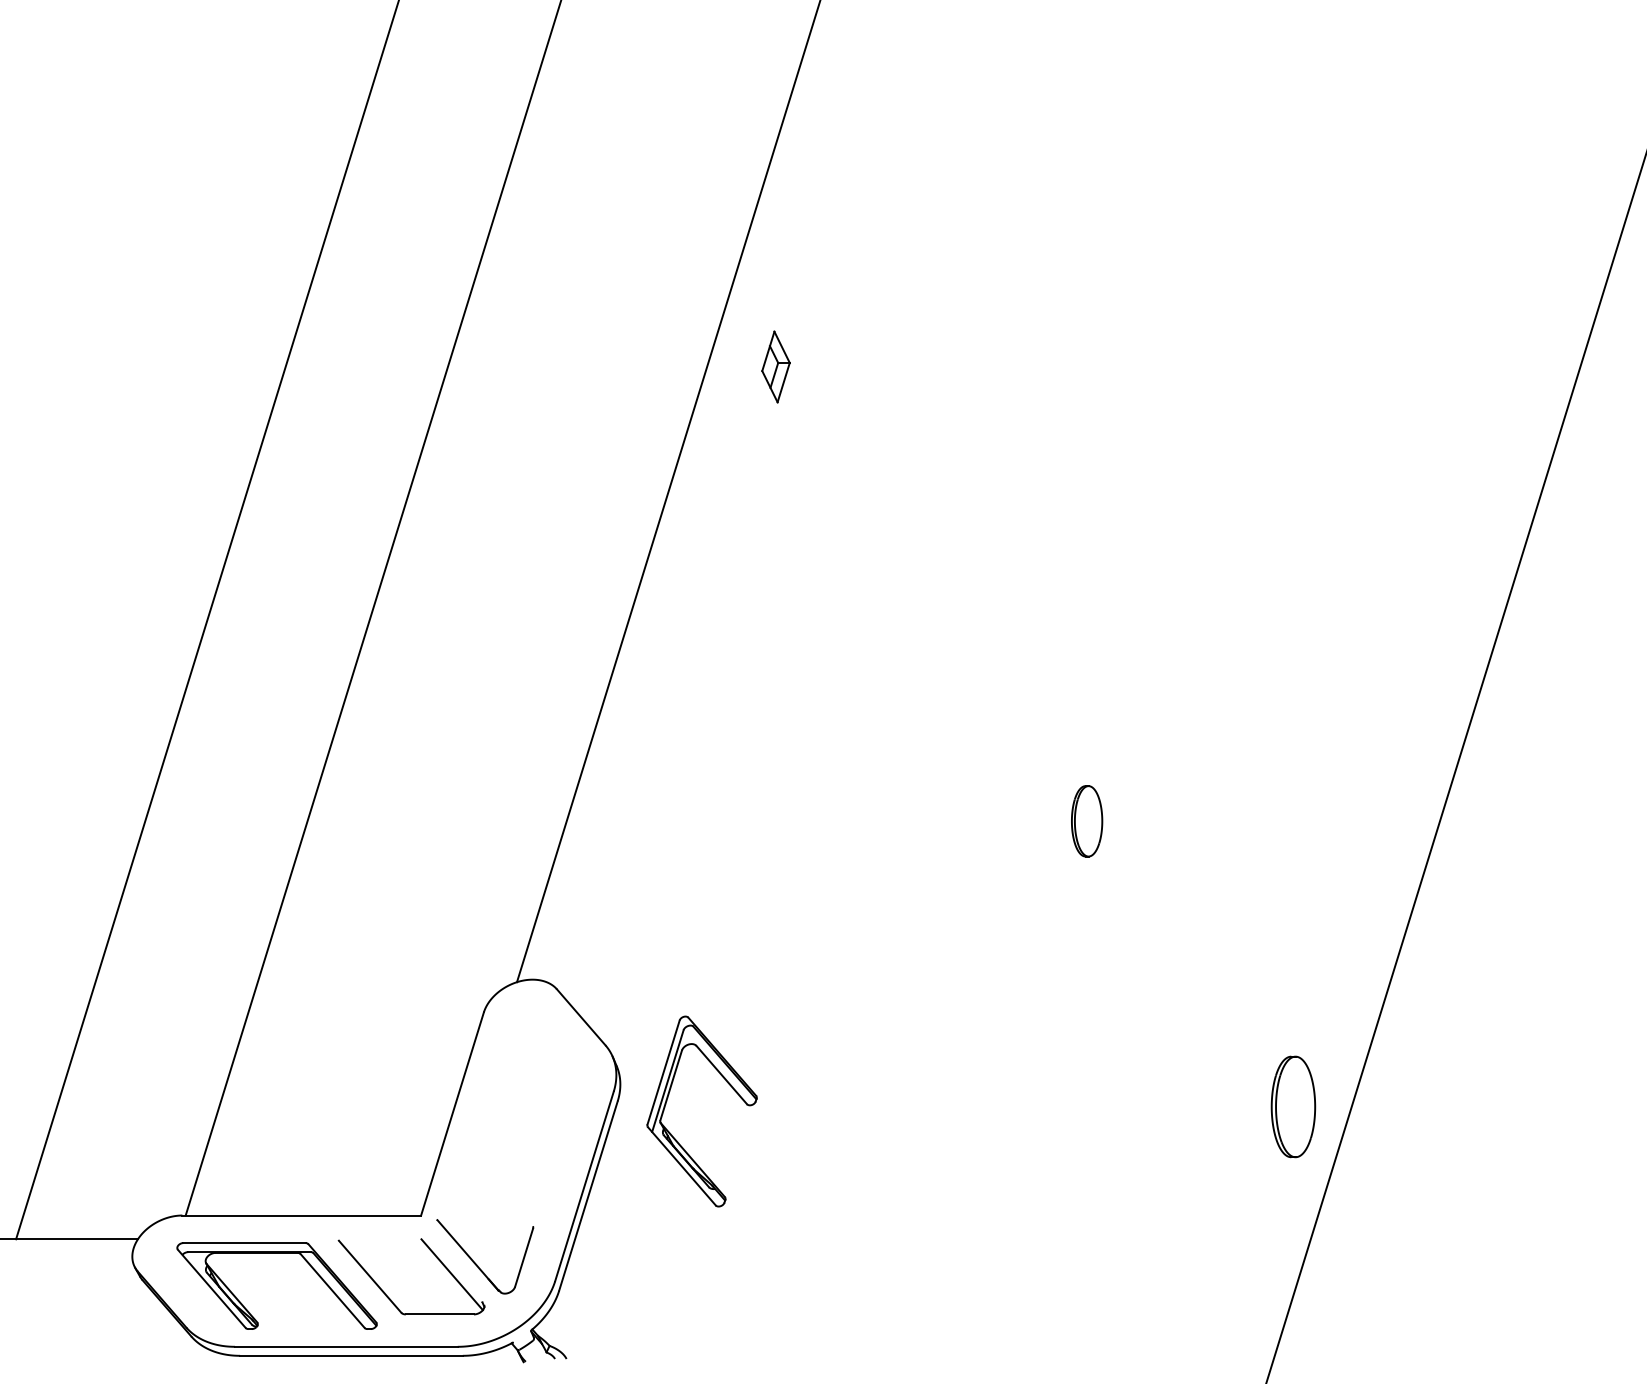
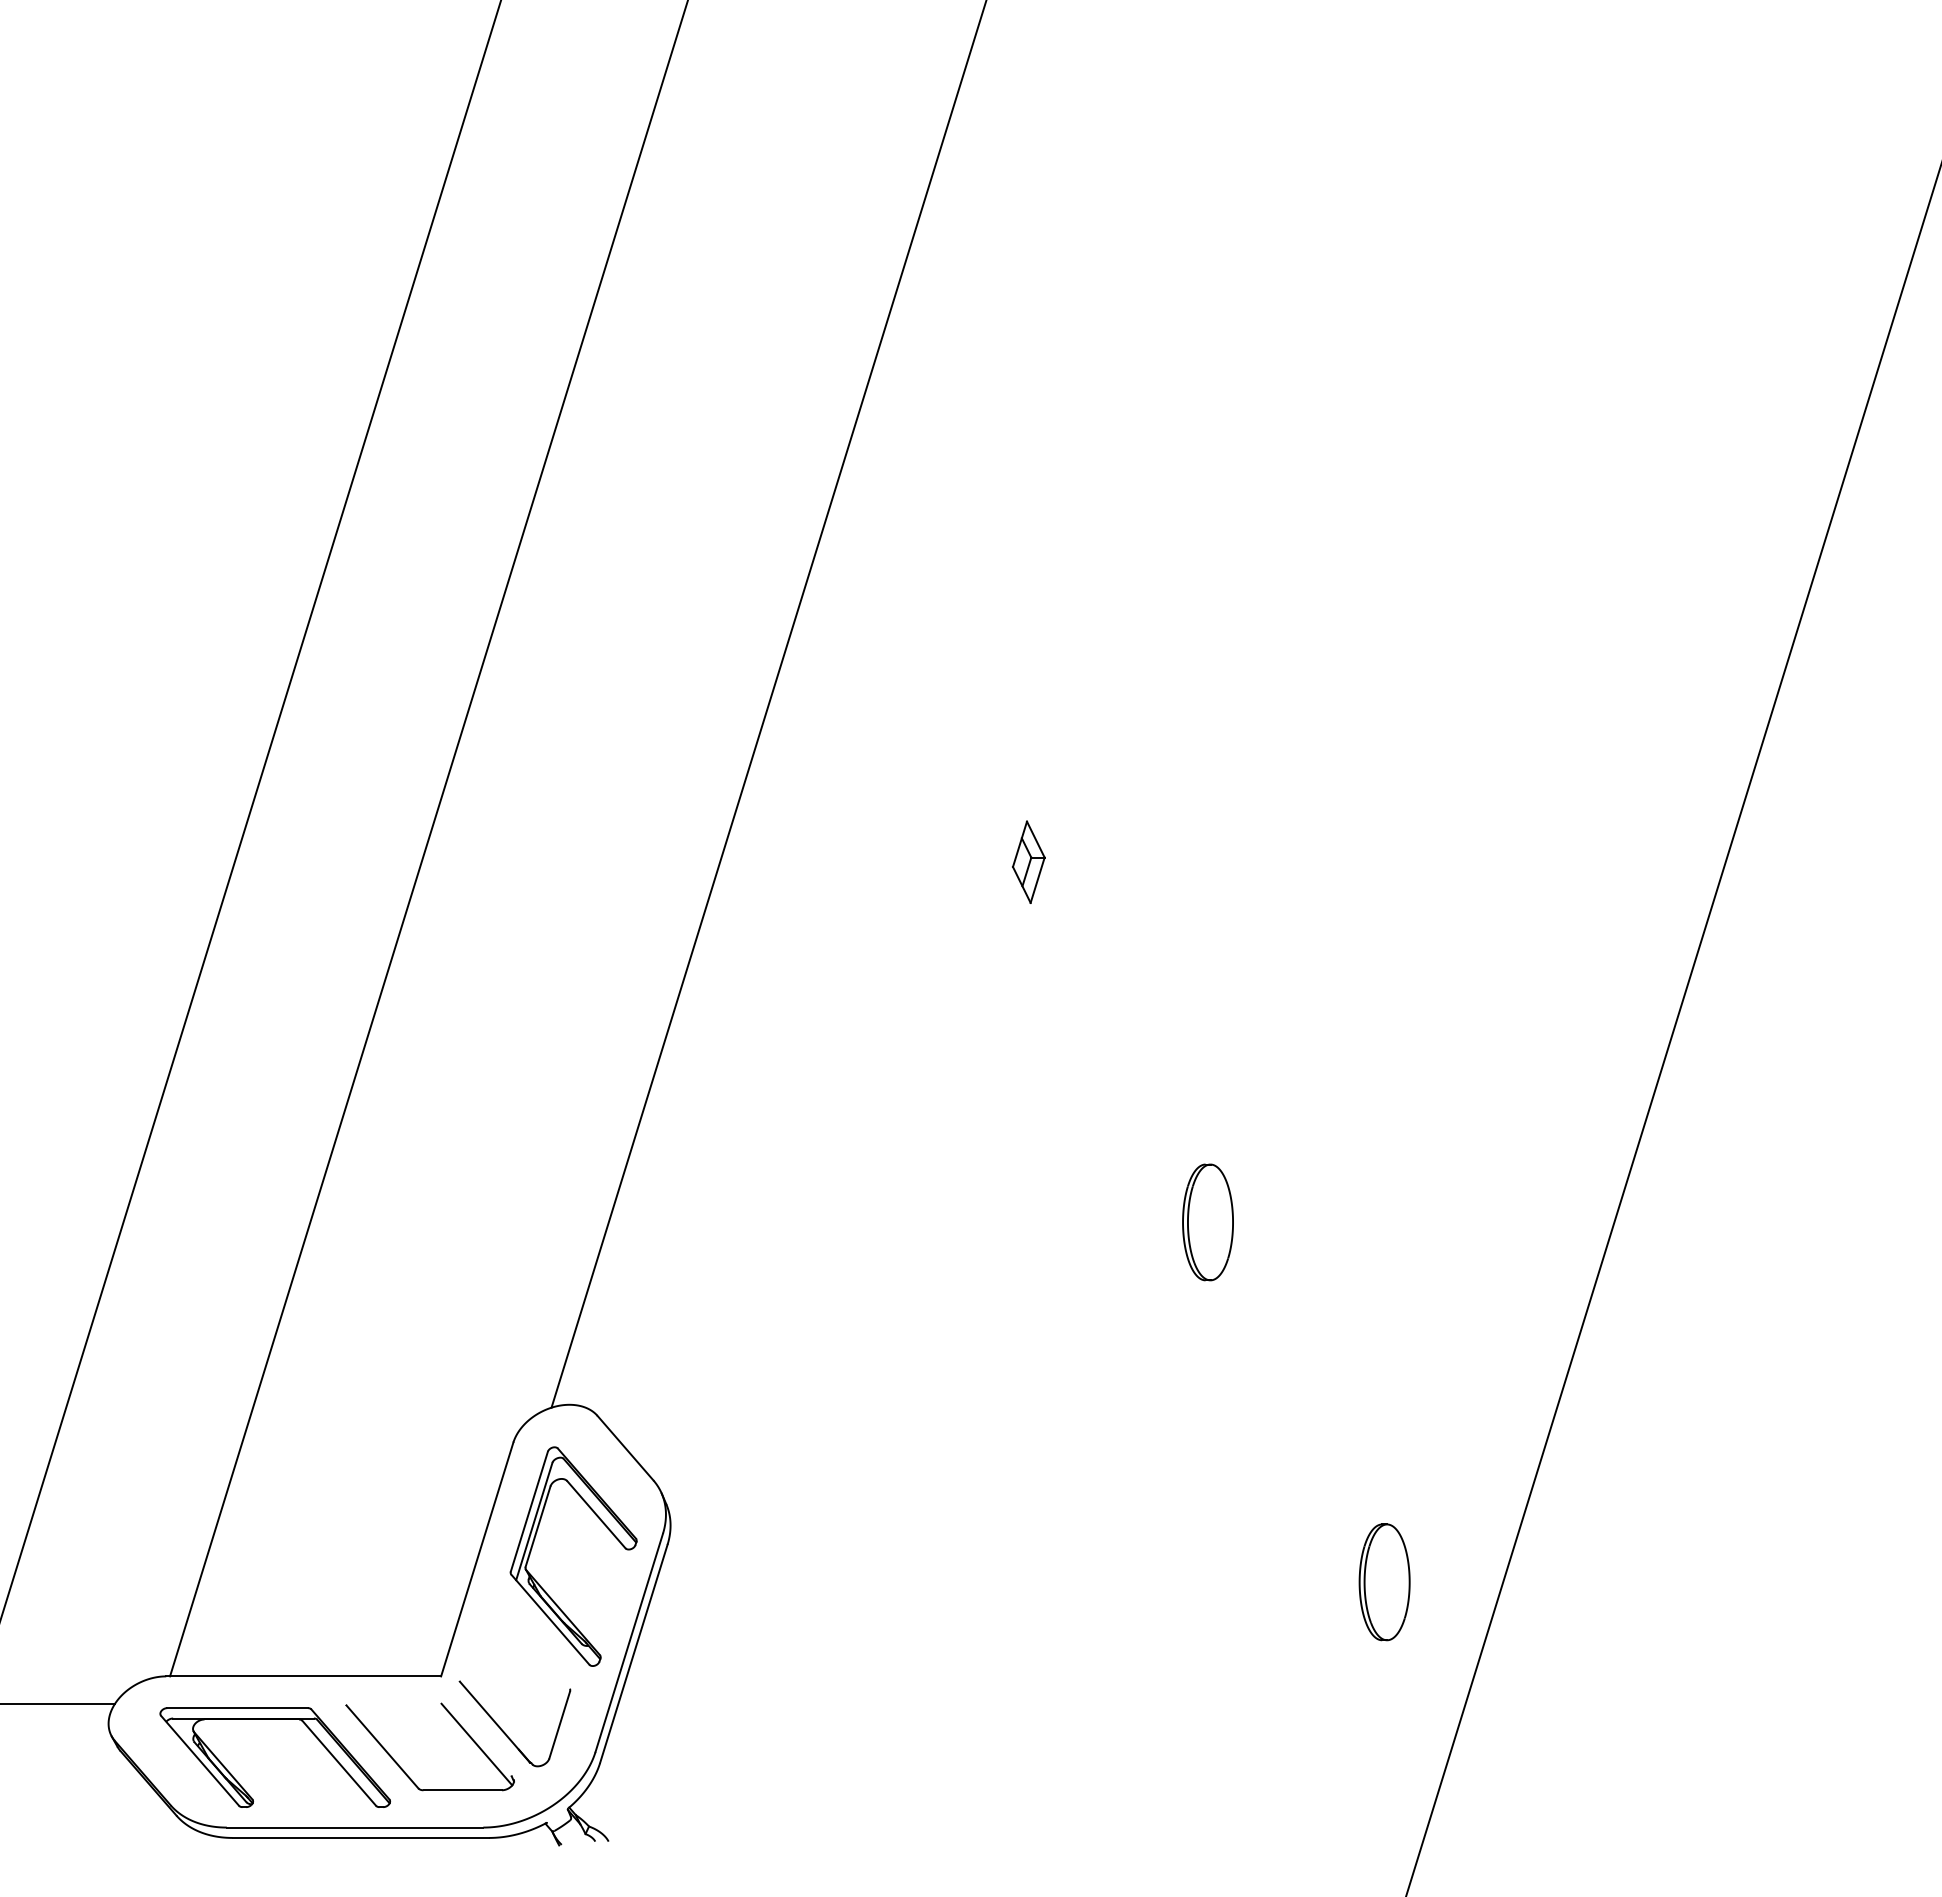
part: (775, 366) -> (1028, 861), moved
part: (1086, 821) -> (1207, 1222), size x1.43
part: (668, 1099) -> (534, 1542), moved
part: (1293, 1107) -> (1384, 1582), moved

